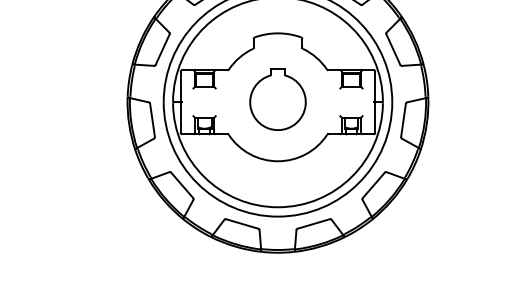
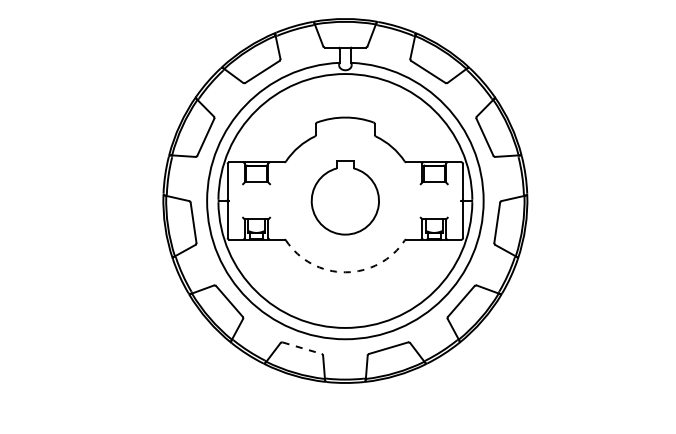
arc: (278, 161) -> (345, 272), solid -> dashed
line: (242, 224) -> (302, 348), solid -> dashed

